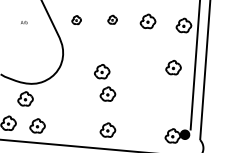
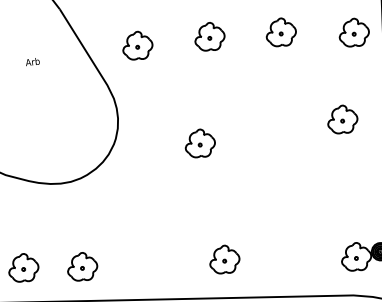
part: (76, 19) -> (136, 44), size x1.67
part: (112, 19) -> (209, 36), size x1.67
part: (107, 93) -> (215, 186), removed
part: (25, 98) -> (52, 214), removed

